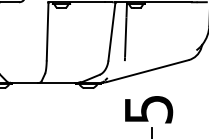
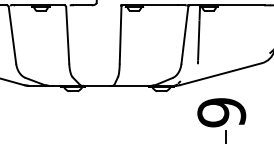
text: (148, 109) -> (221, 112), 5 -> 9

